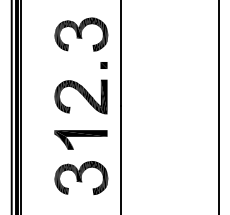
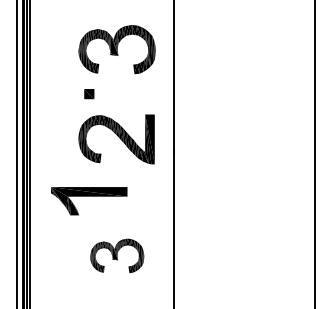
part: (103, 65) -> (88, 94), moved
part: (80, 139) -> (88, 200), moved
part: (81, 177) -> (117, 255), size x0.7

